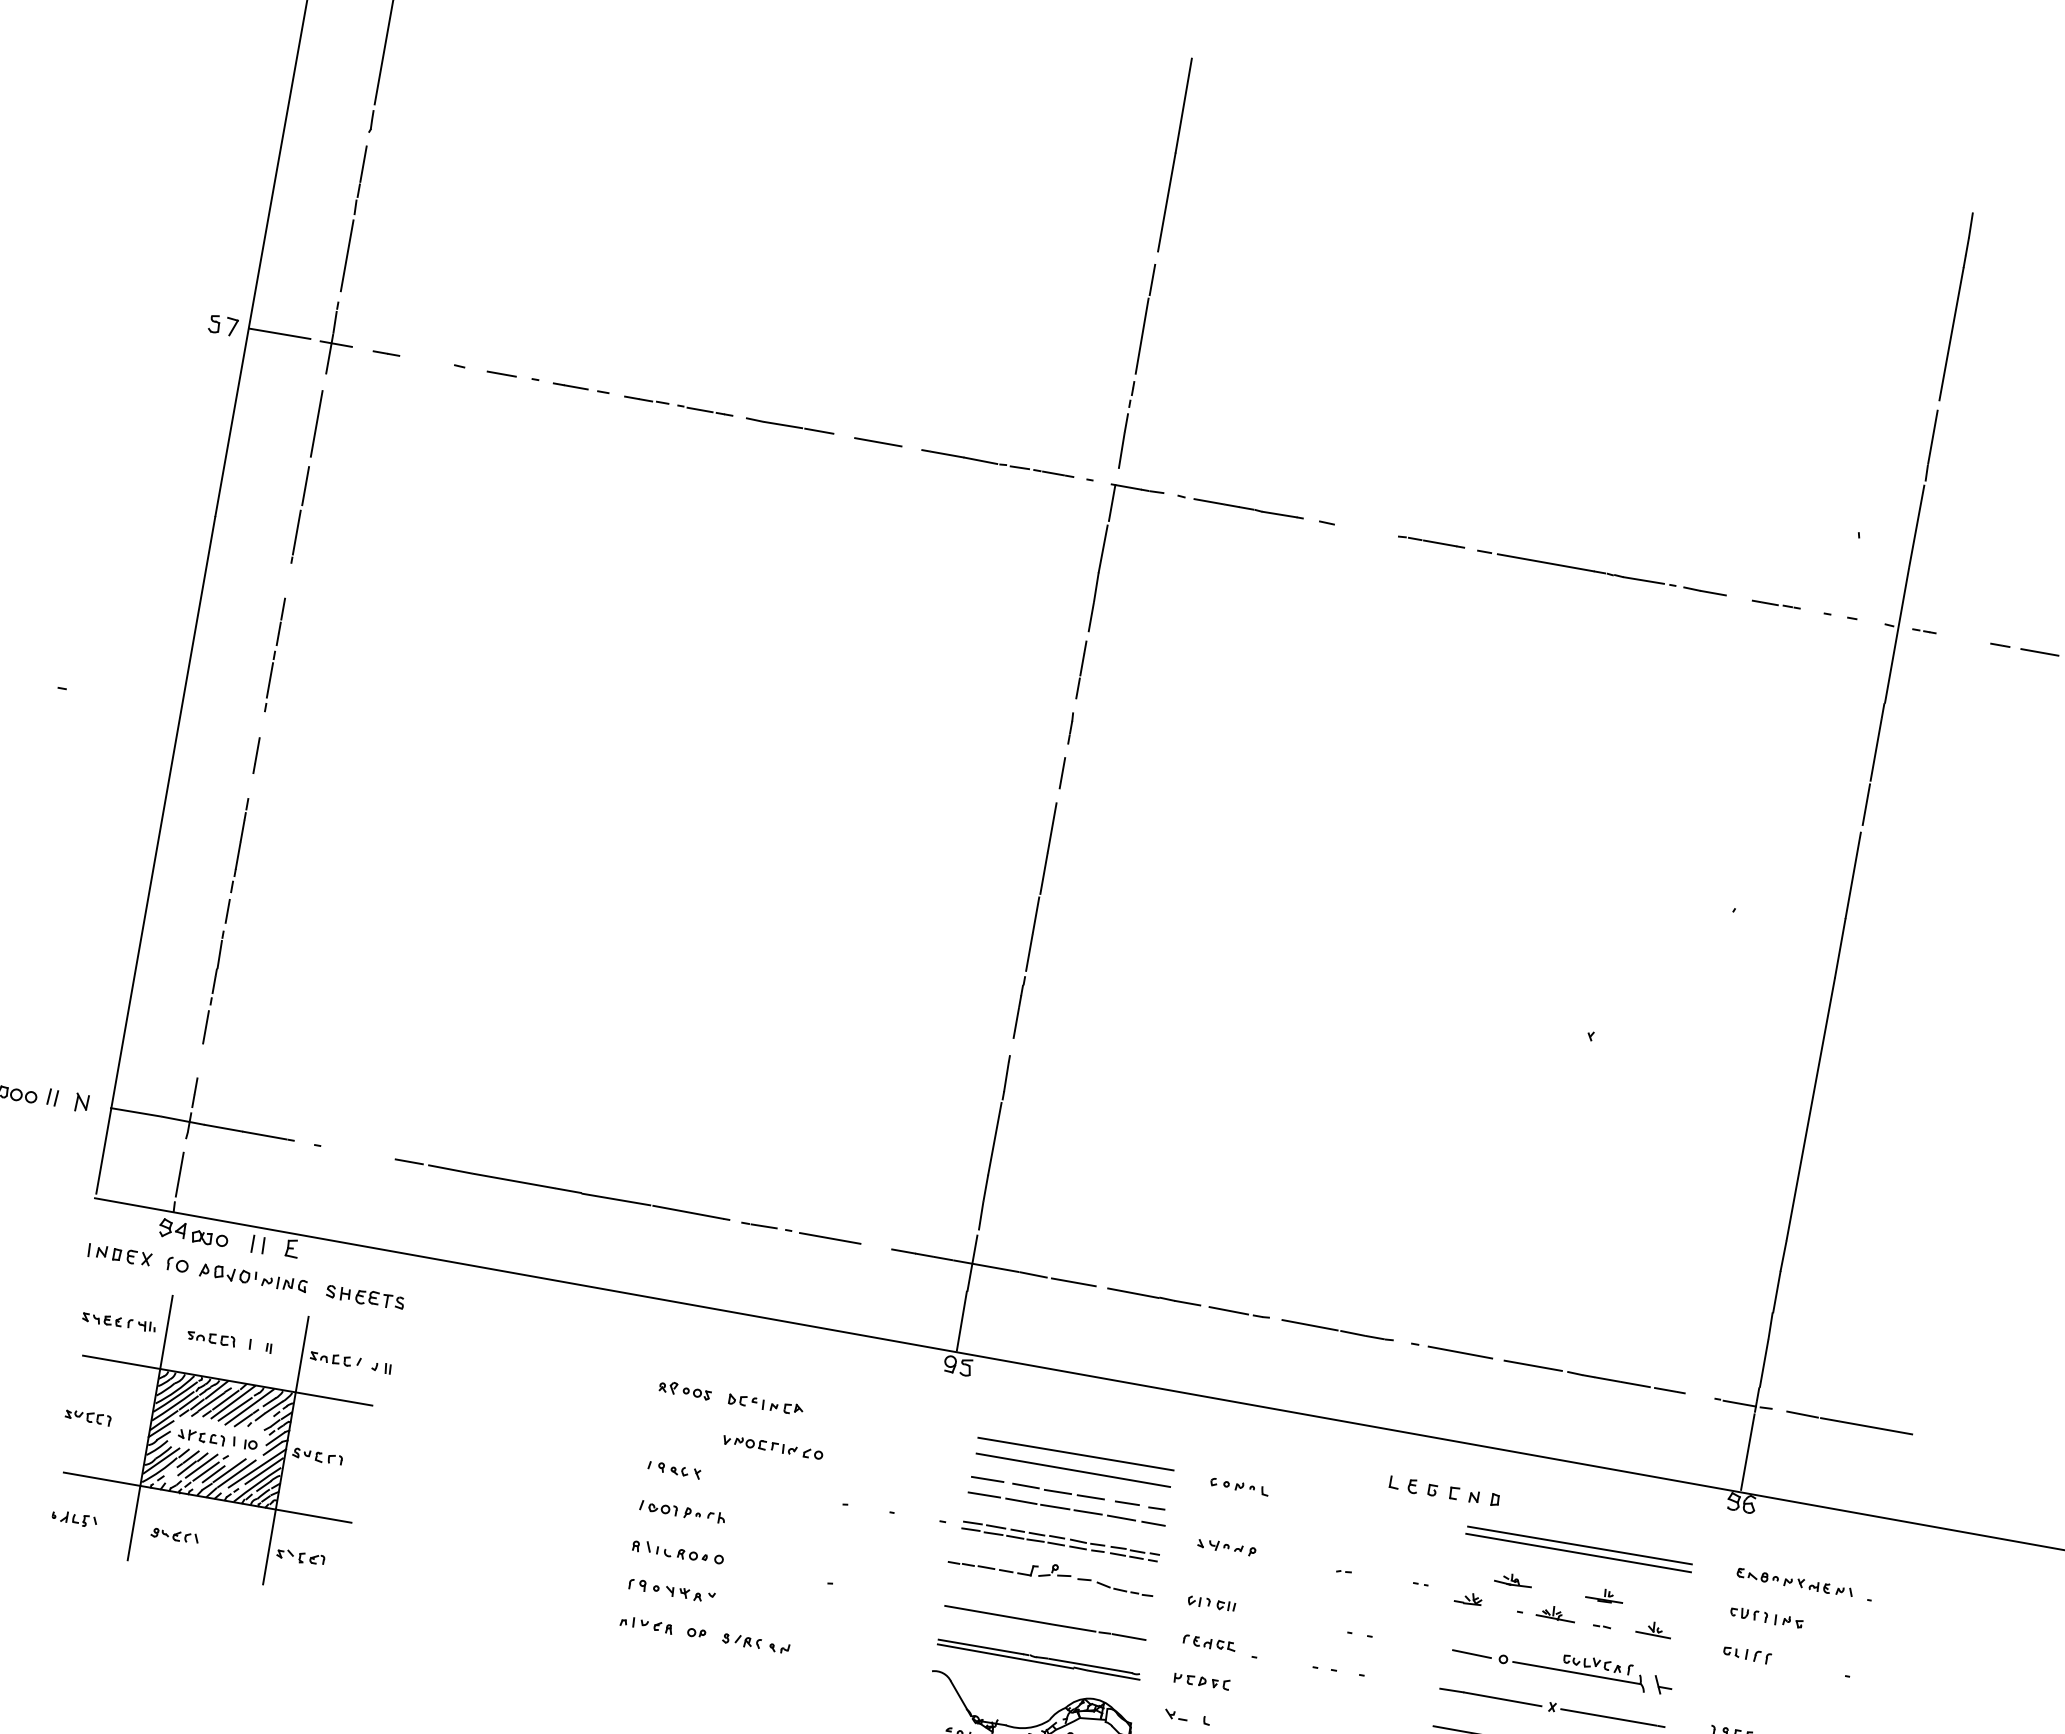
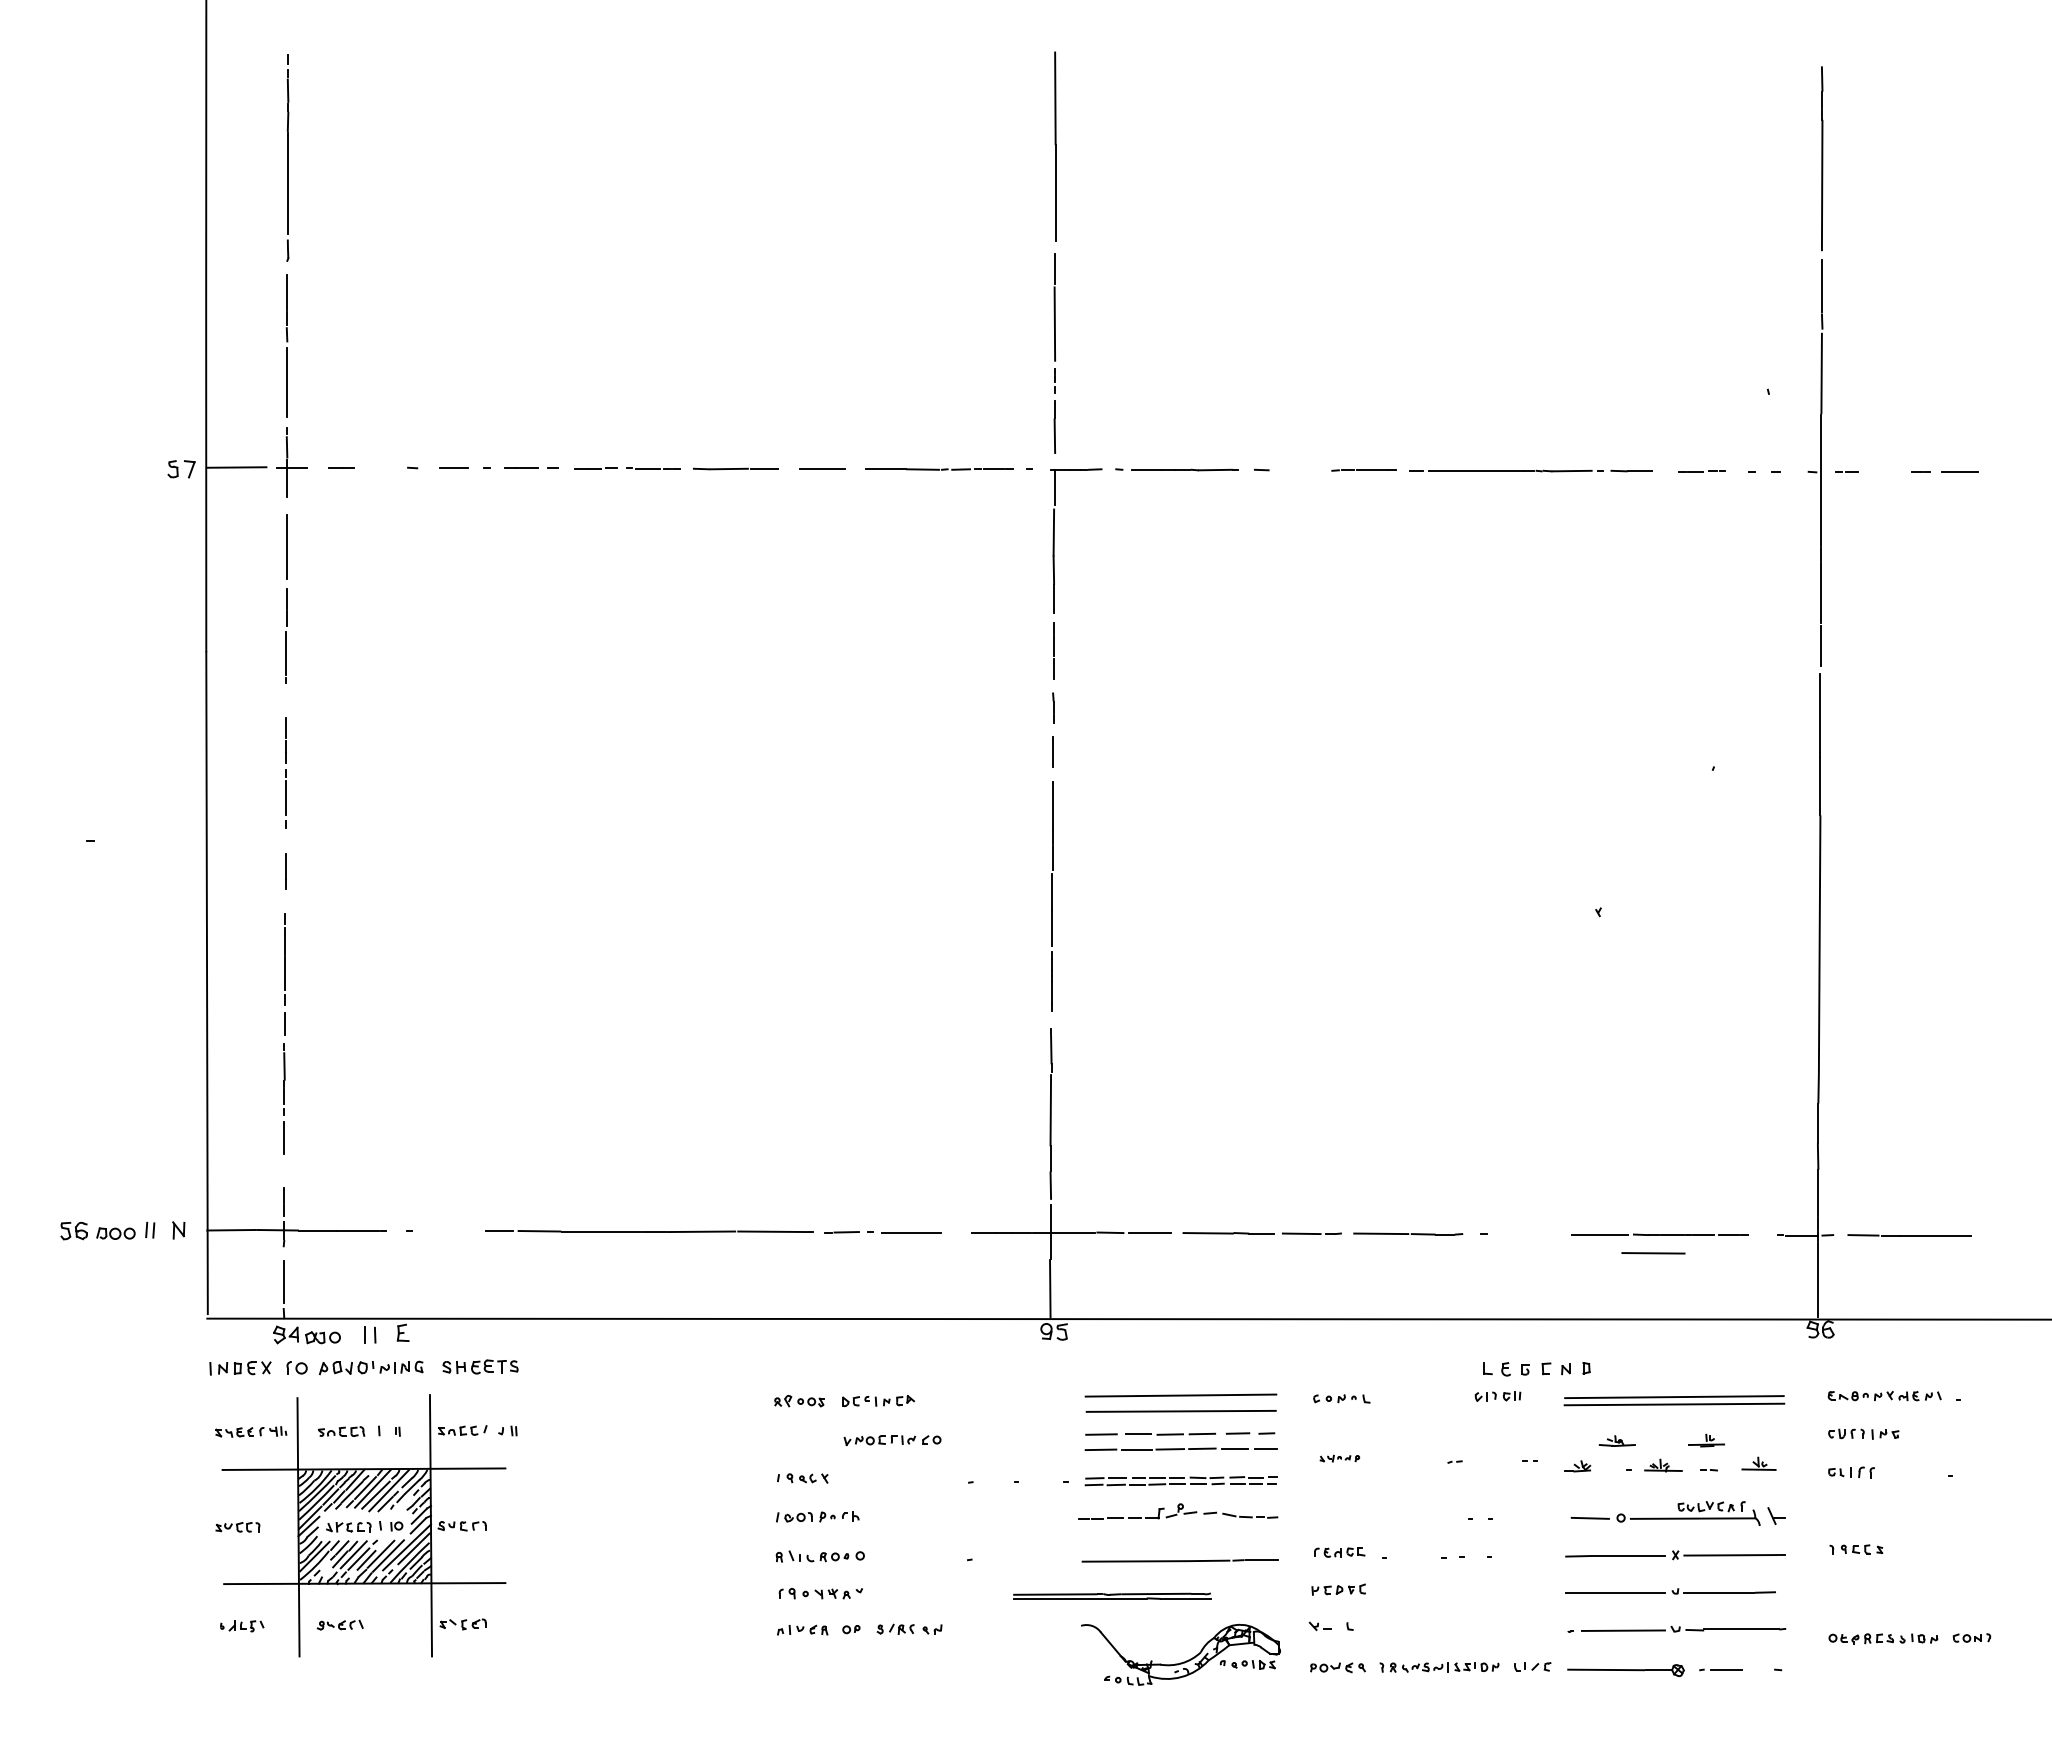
line: (1460, 1352) -> (1653, 1253), moved
part: (1226, 1547) -> (1339, 1458), size x0.7
part: (1211, 1603) -> (1497, 1396), moved
part: (1039, 1658) -> (1112, 1595), moved

